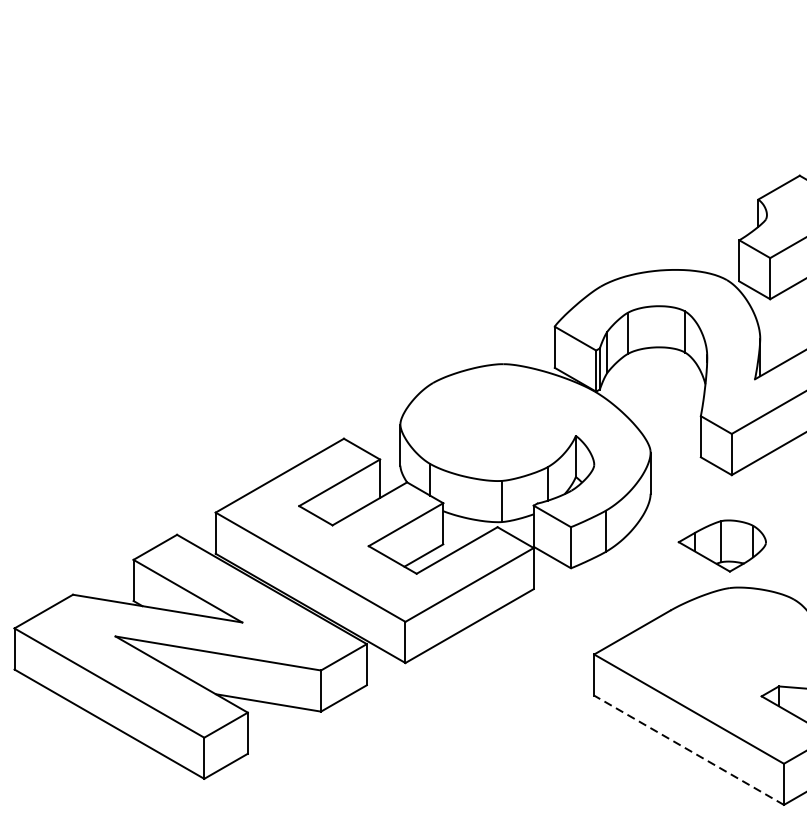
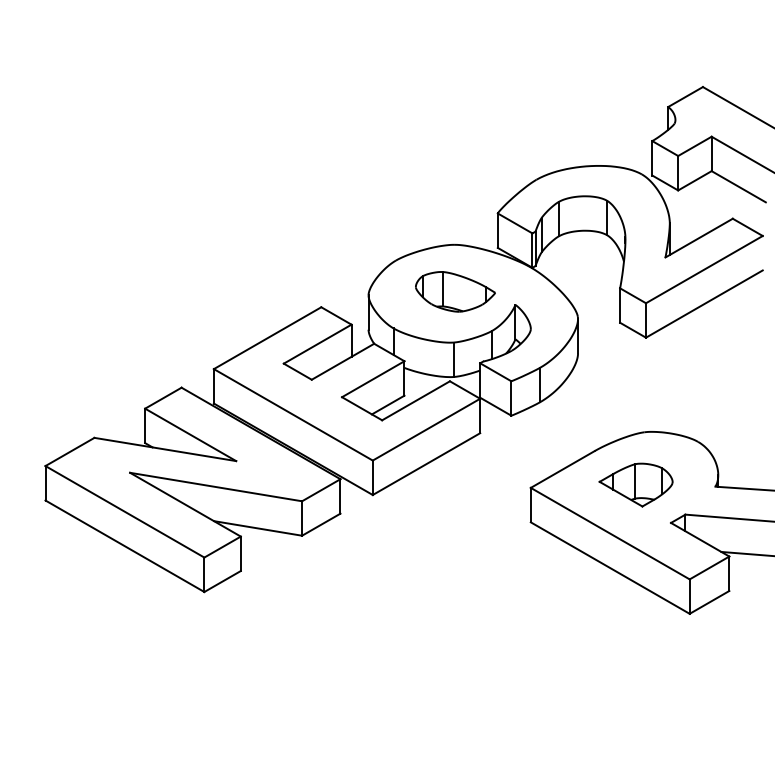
part: (504, 419) -> (455, 291), added
part: (721, 545) -> (635, 484), moved
line: (689, 750) -> (610, 568), dashed -> solid

